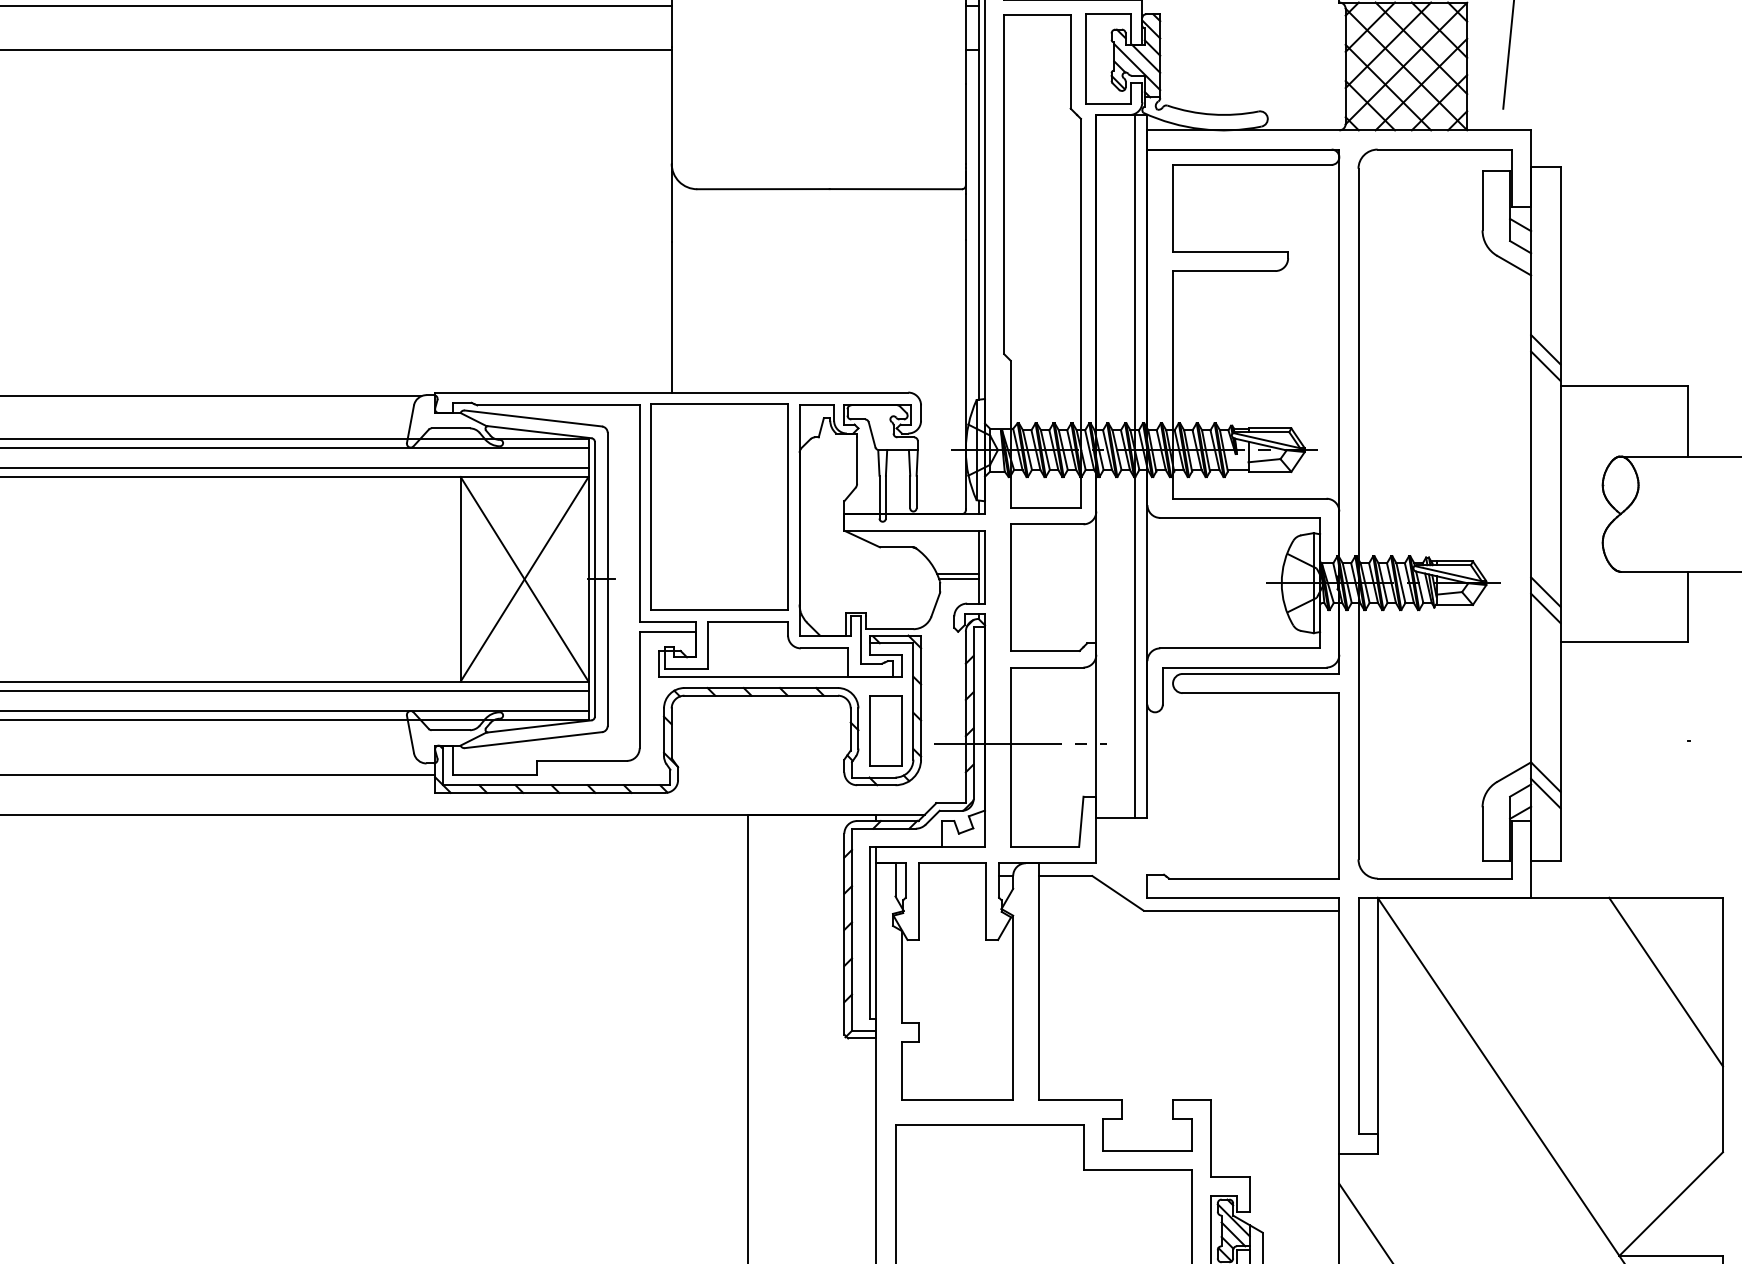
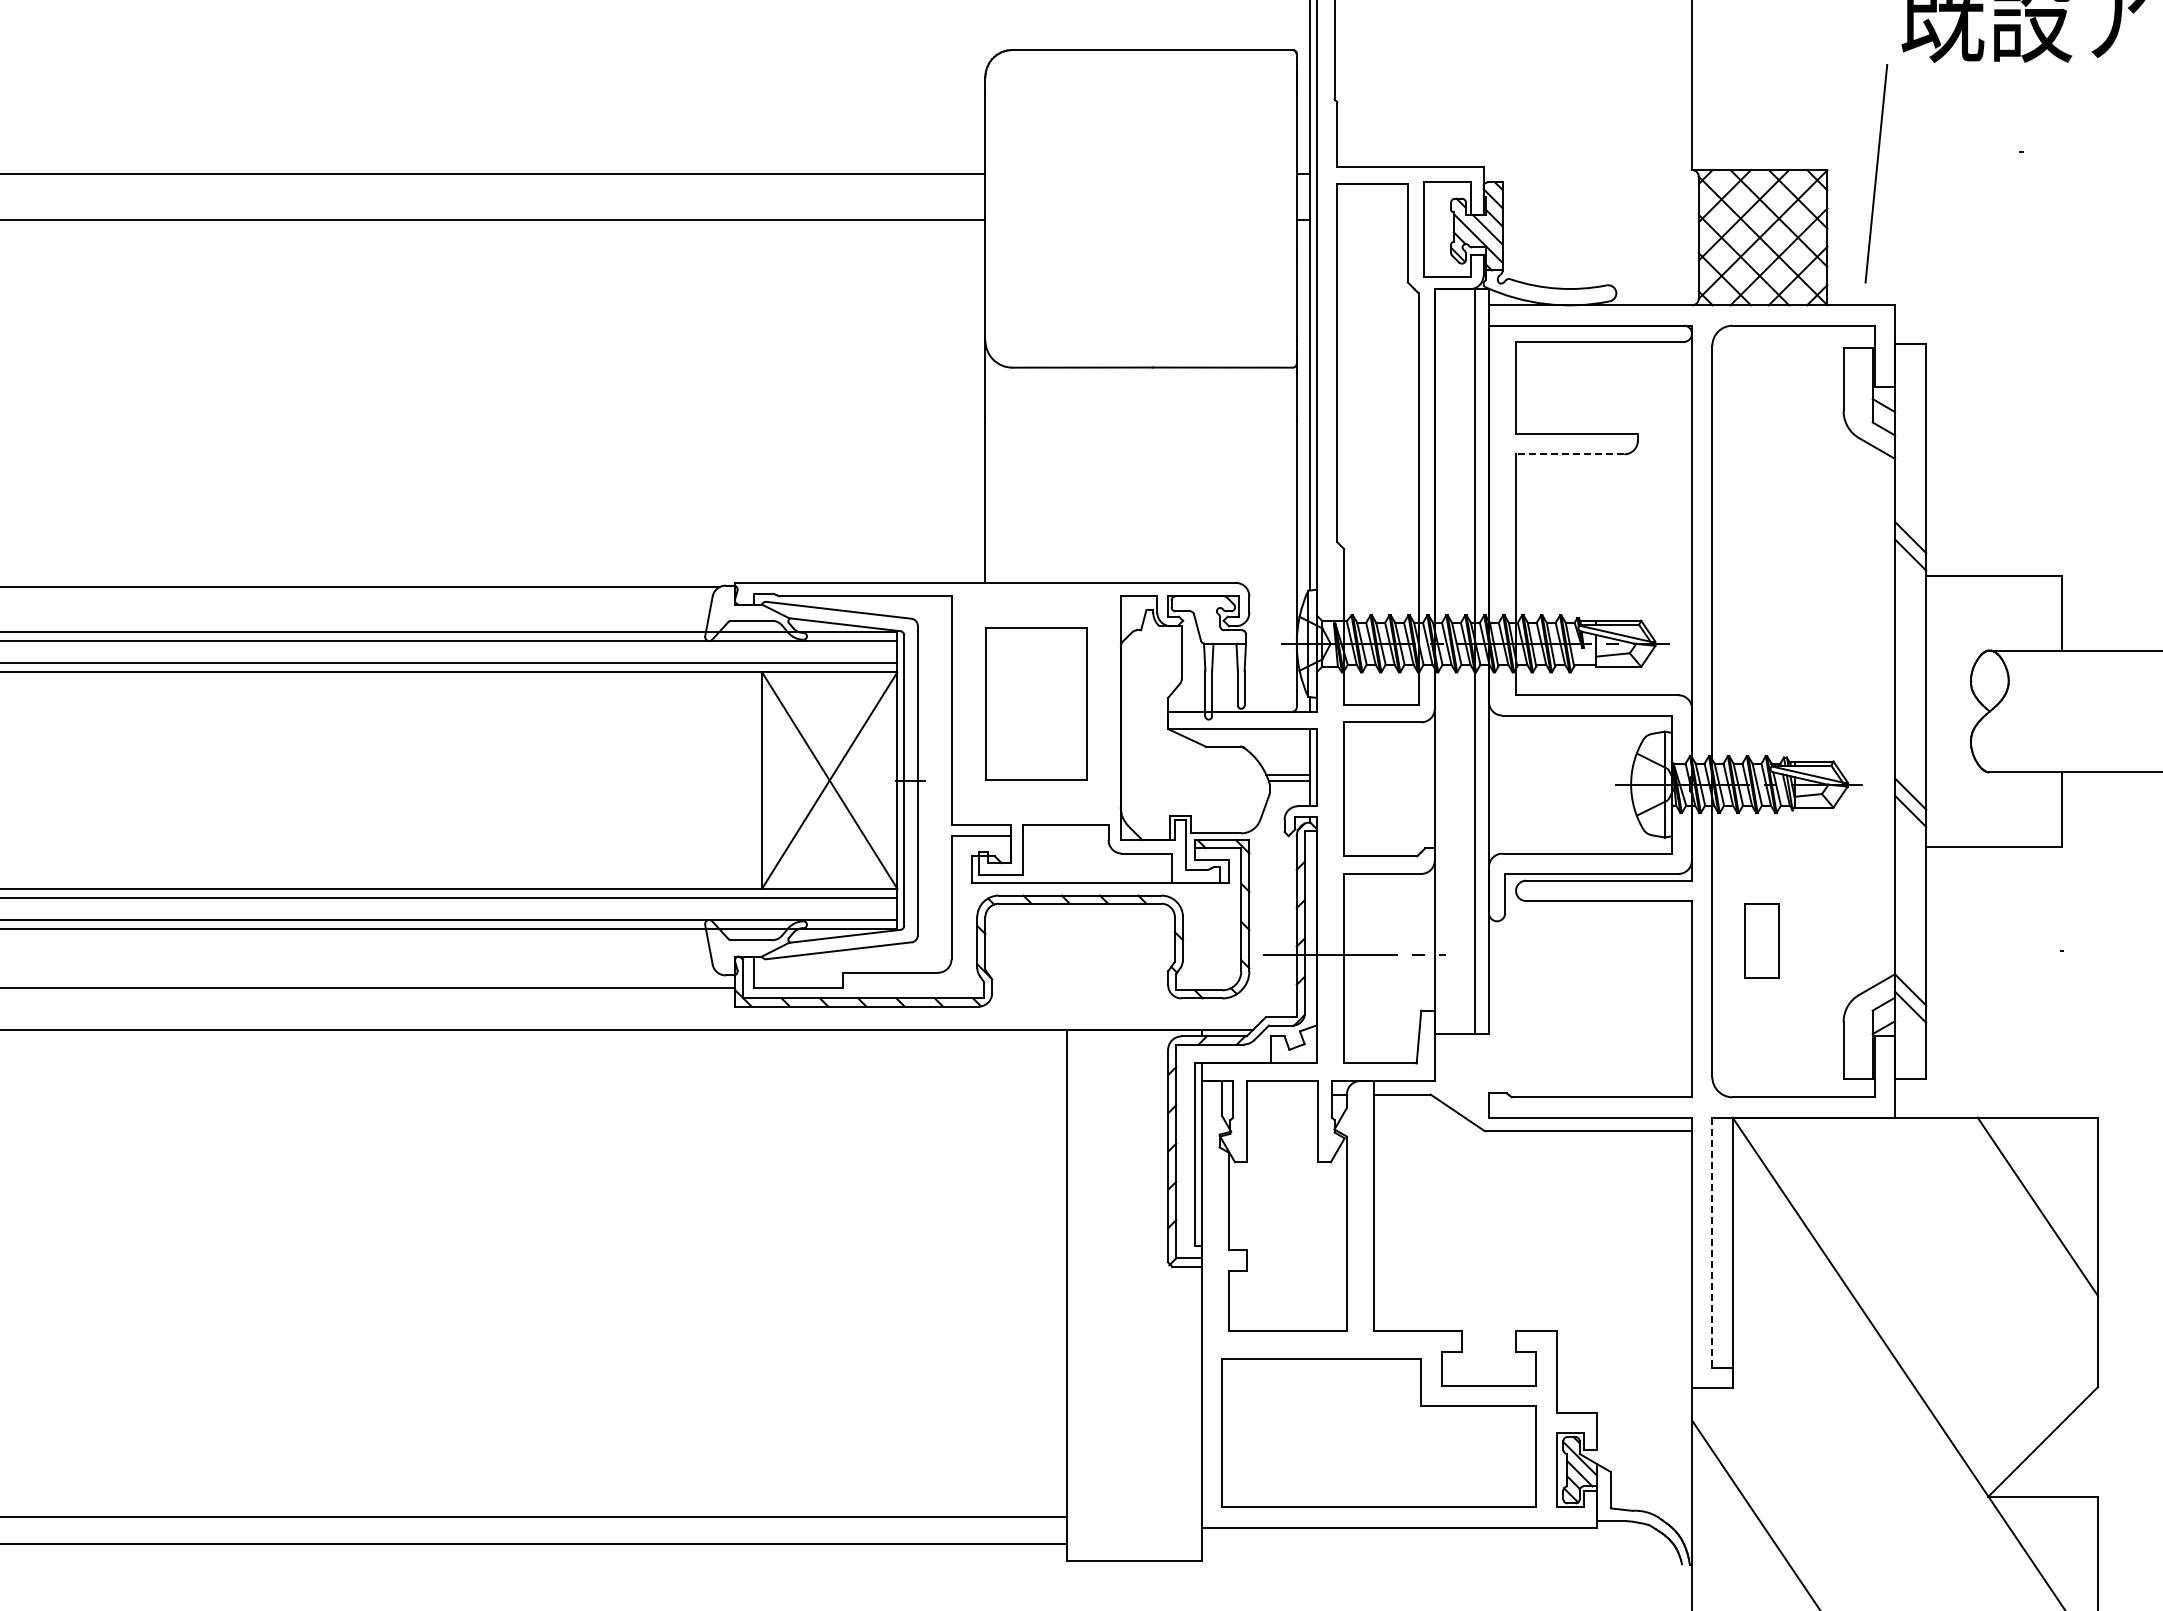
line: (1223, 271) -> (1569, 454), solid -> dashed
part: (719, 506) -> (1036, 703), size x0.7
part: (885, 730) -> (1761, 940), moved
line: (1358, 1016) -> (1712, 1243), solid -> dashed

